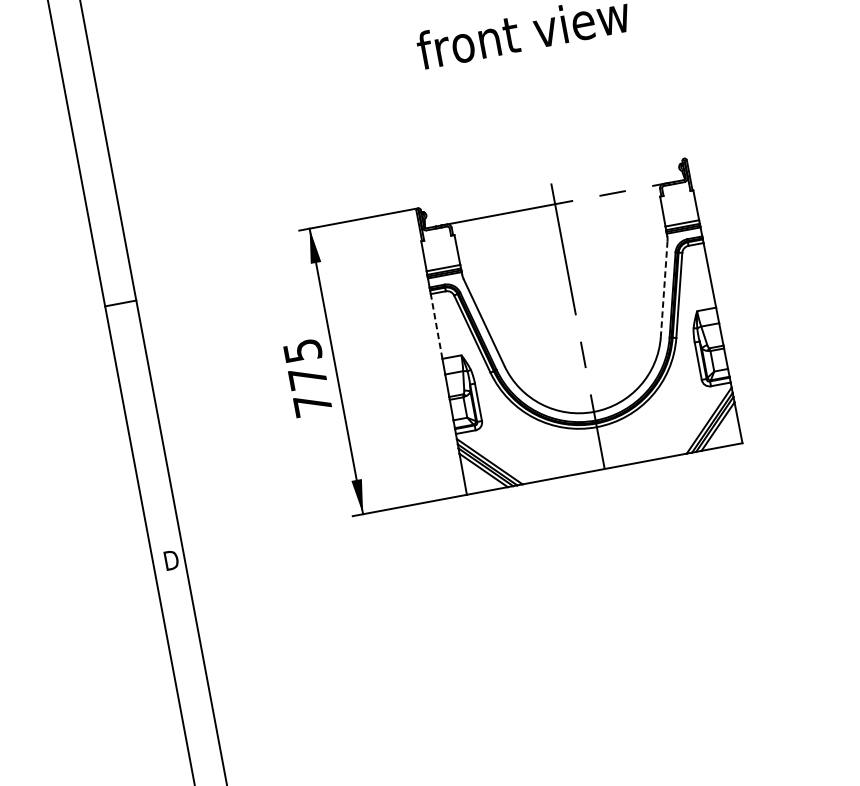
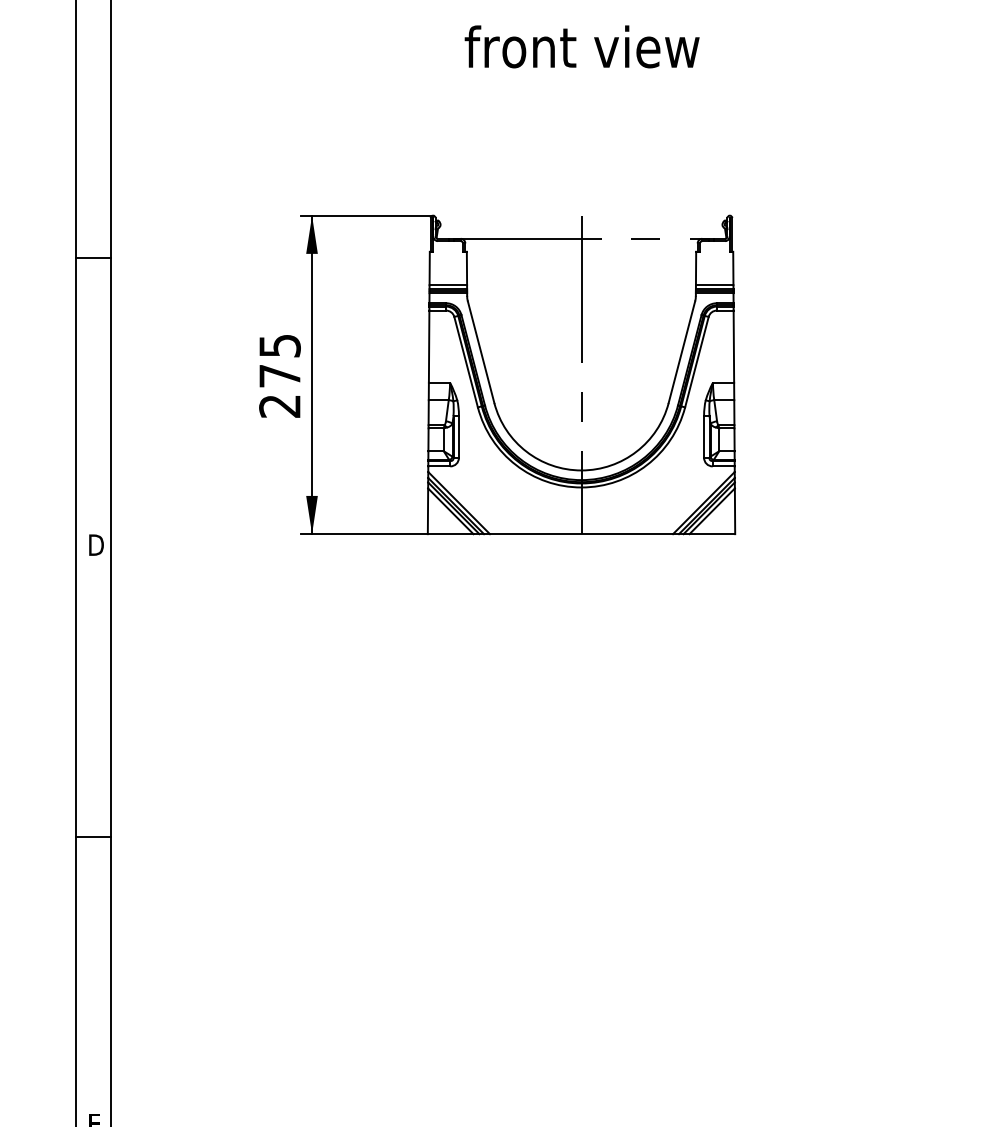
line: (663, 289) -> (681, 352), dashed -> solid
line: (436, 326) -> (429, 346), dashed -> solid
text: (312, 405) -> (279, 406), 775 -> 275

